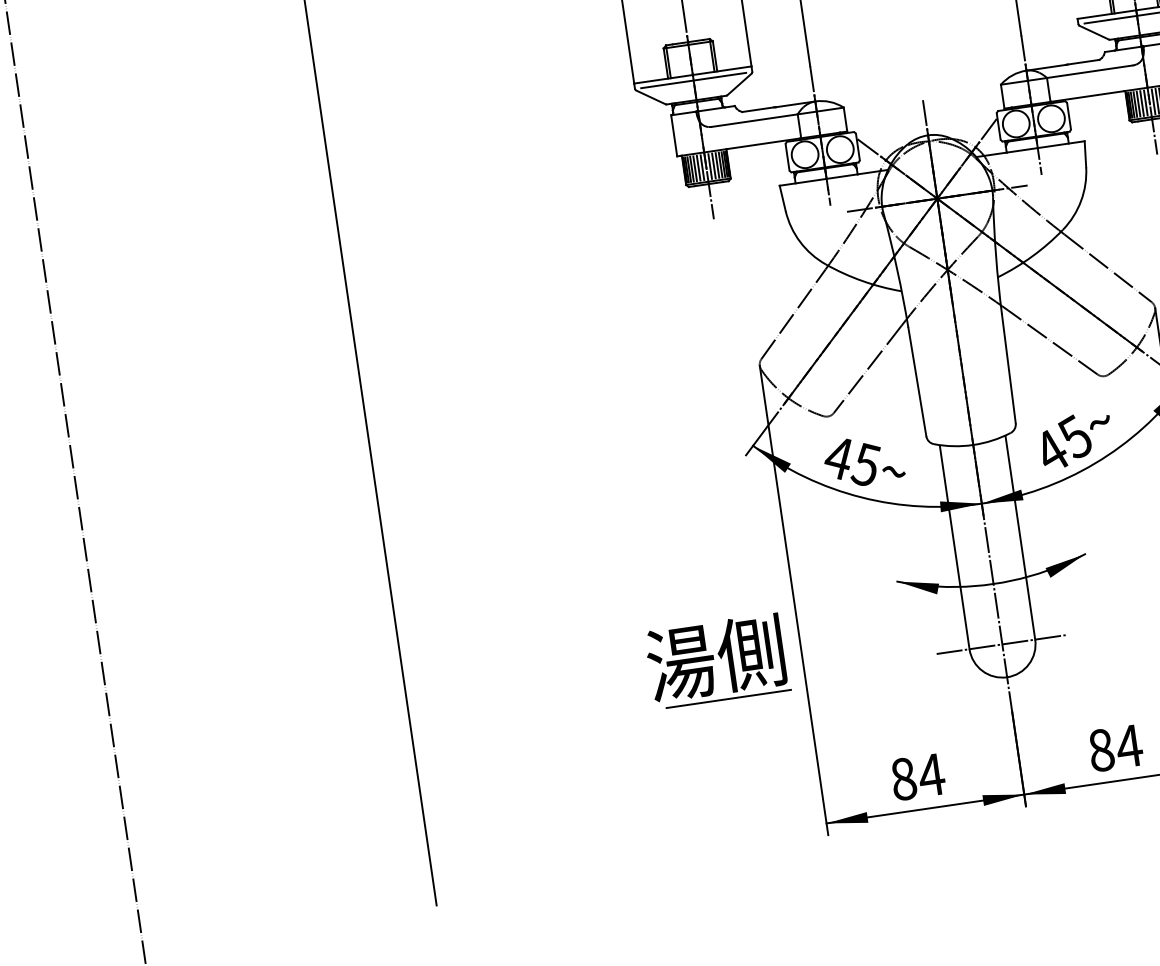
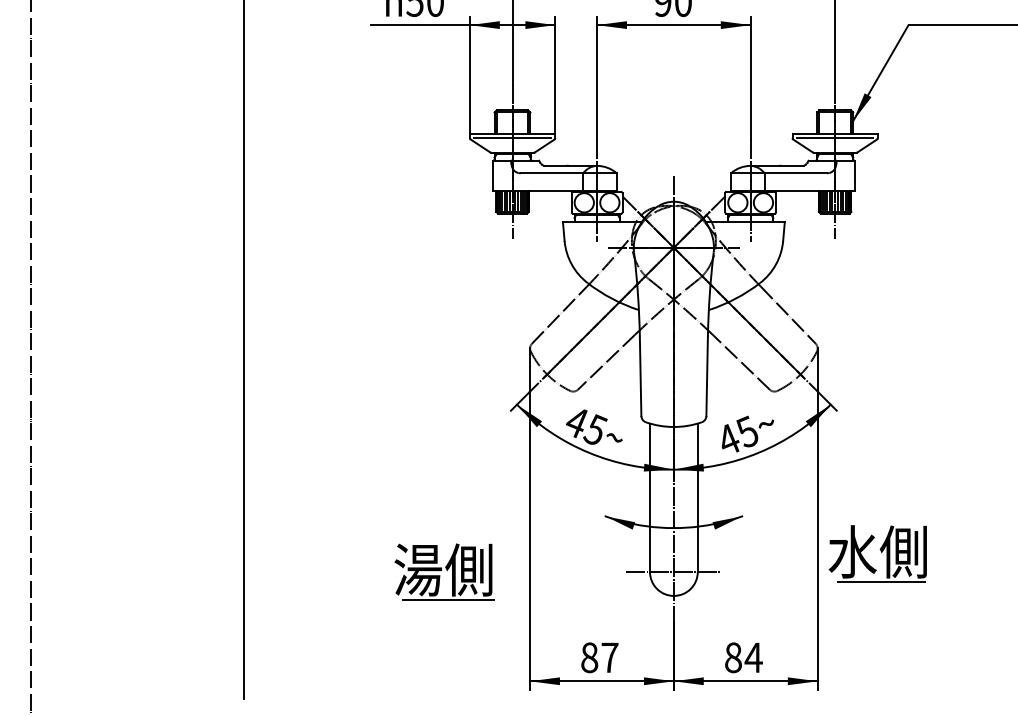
part: (717, 659) -> (444, 571), moved
text: (930, 774) -> (609, 657), 84 -> 87

